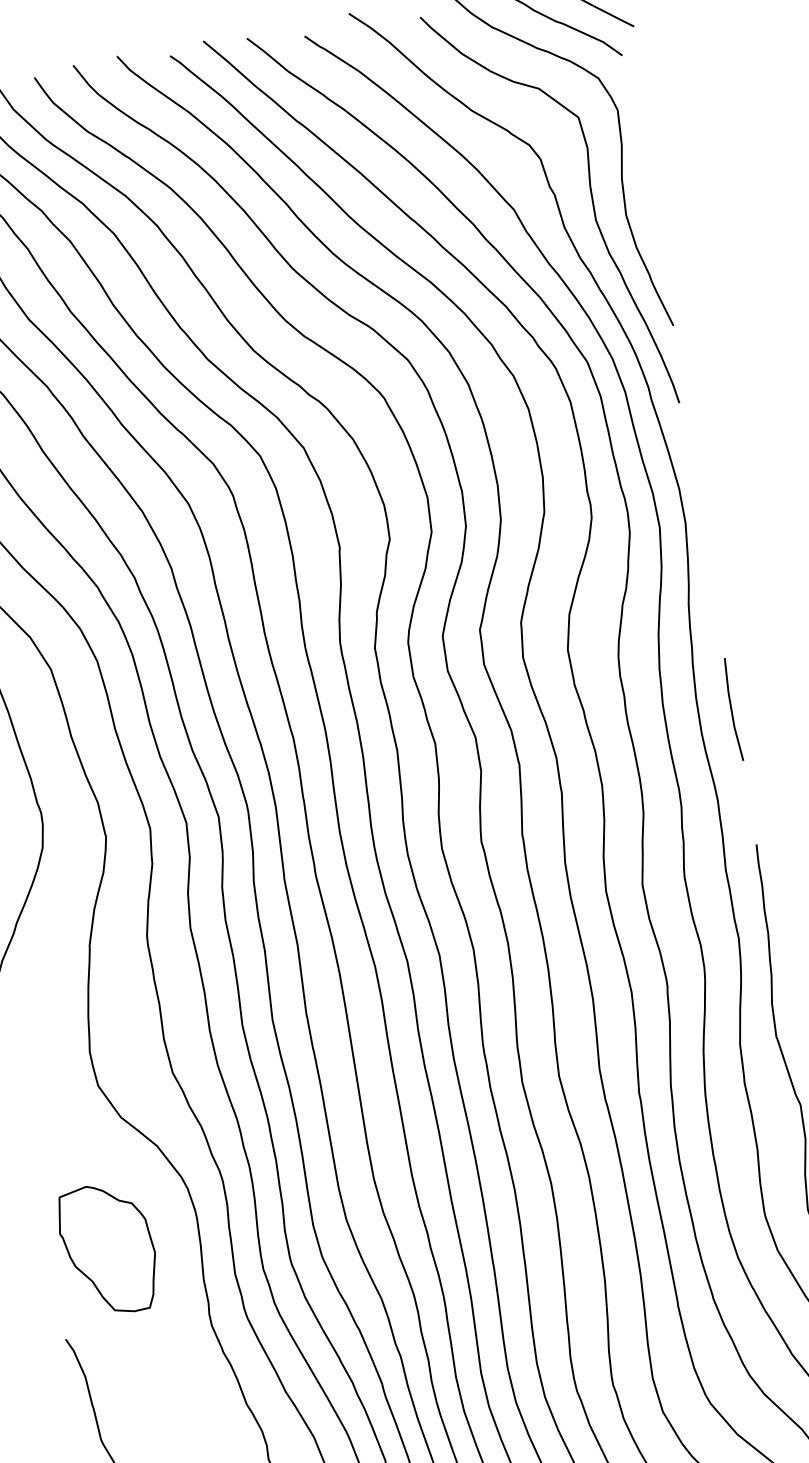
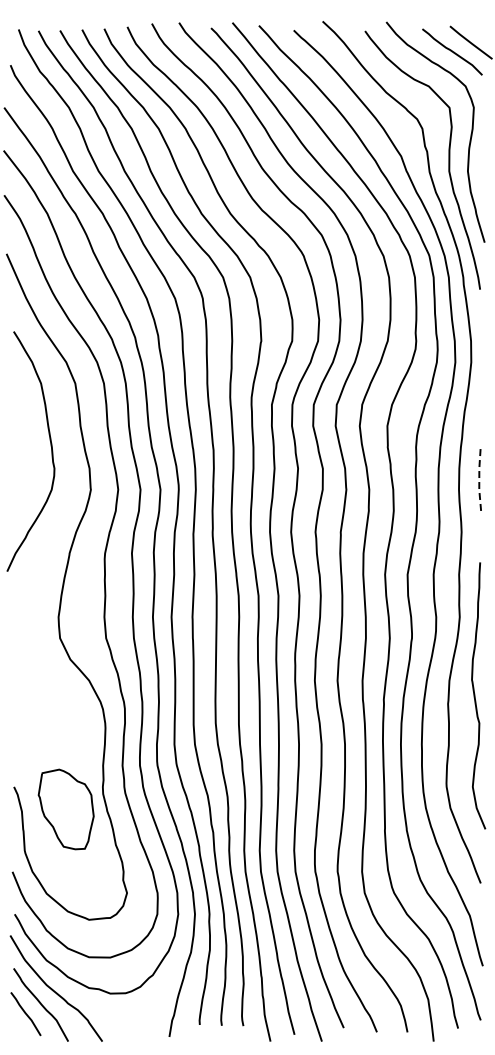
line: (731, 710) -> (479, 479), solid -> dashed
part: (107, 1249) -> (65, 809), moved

